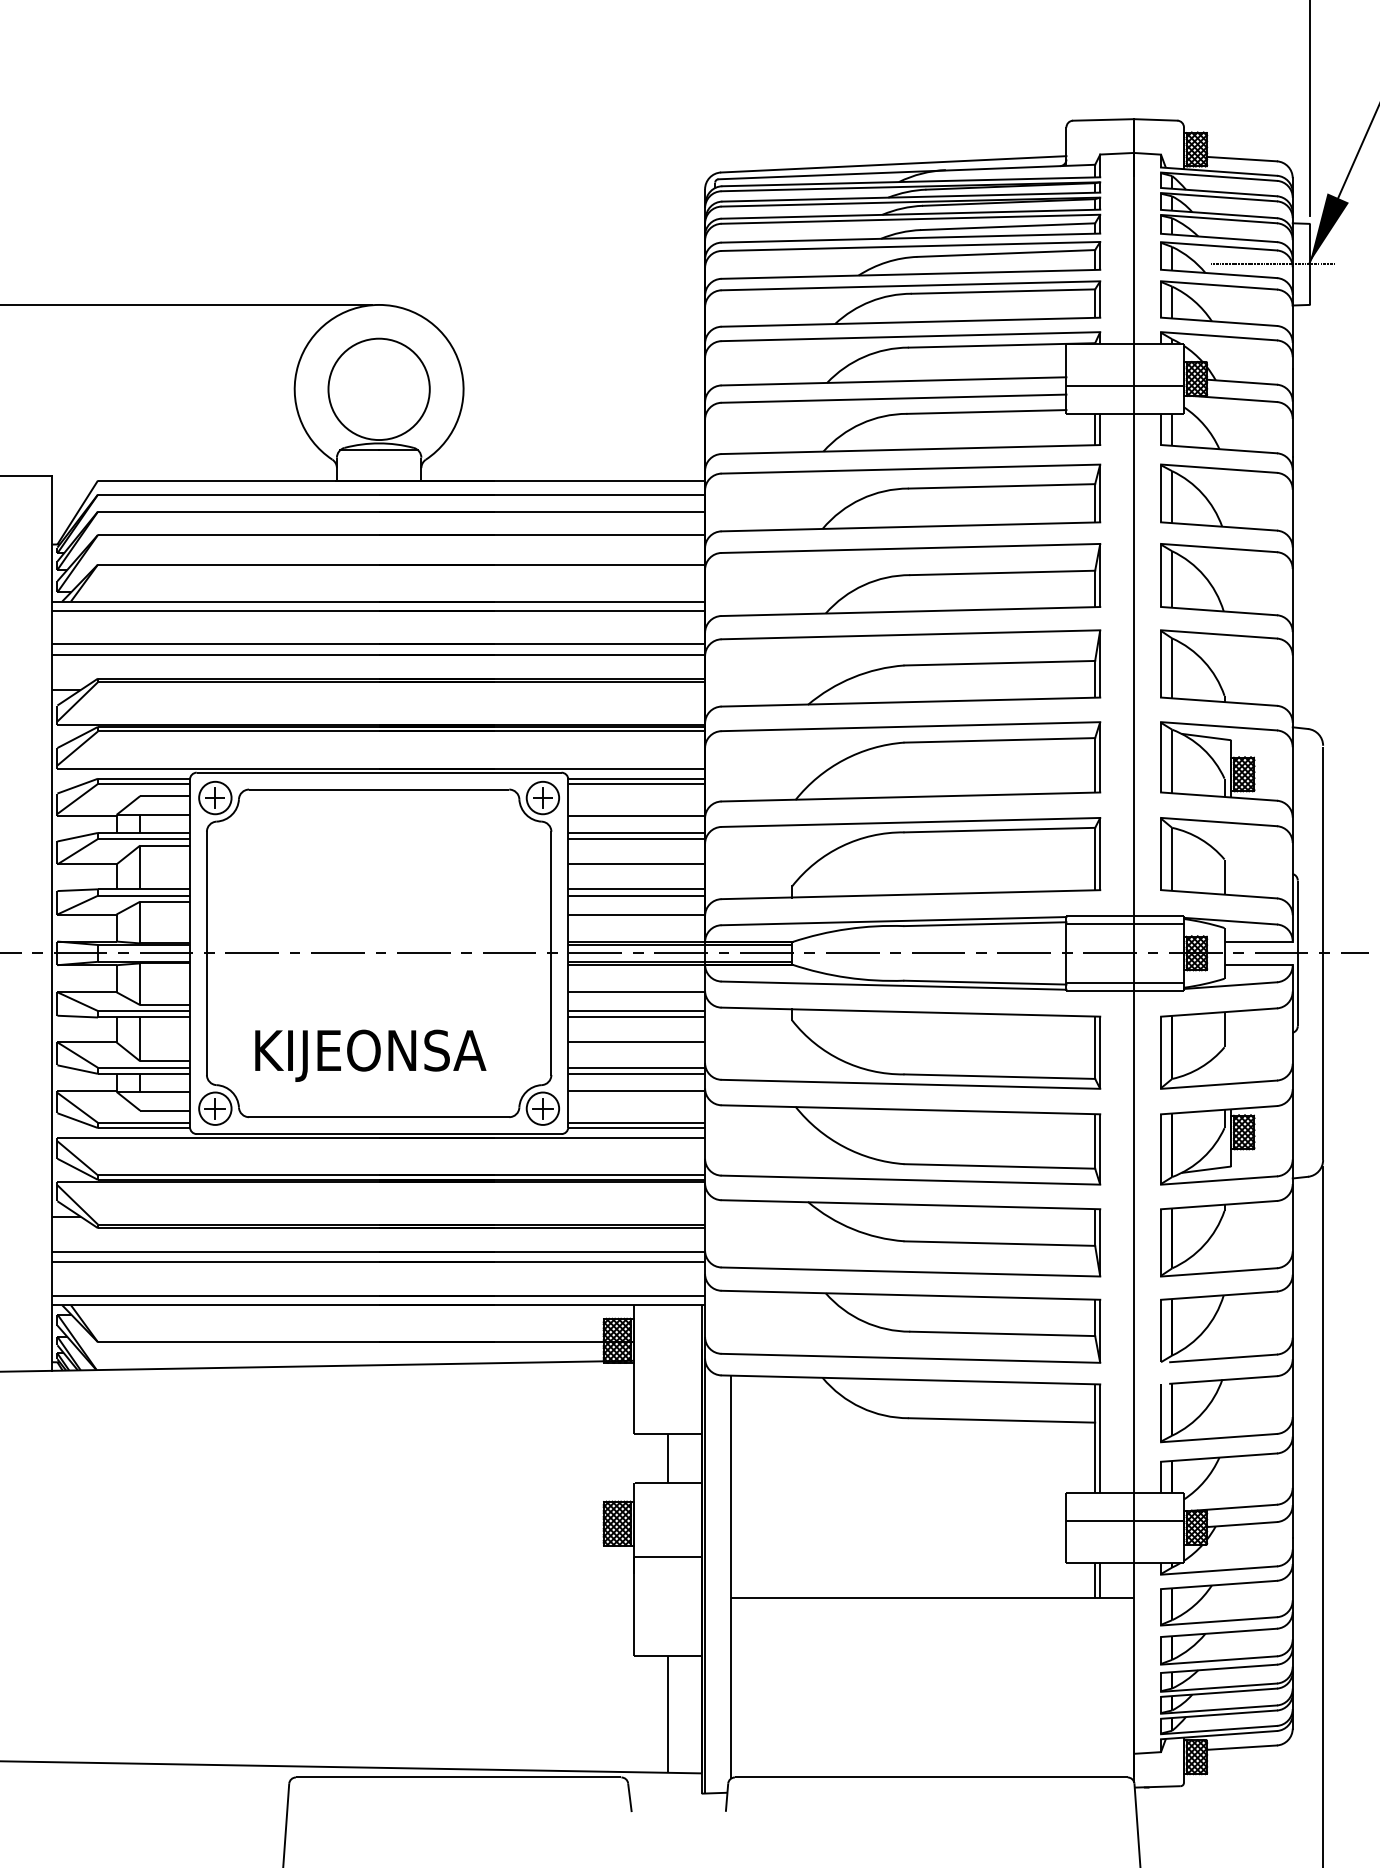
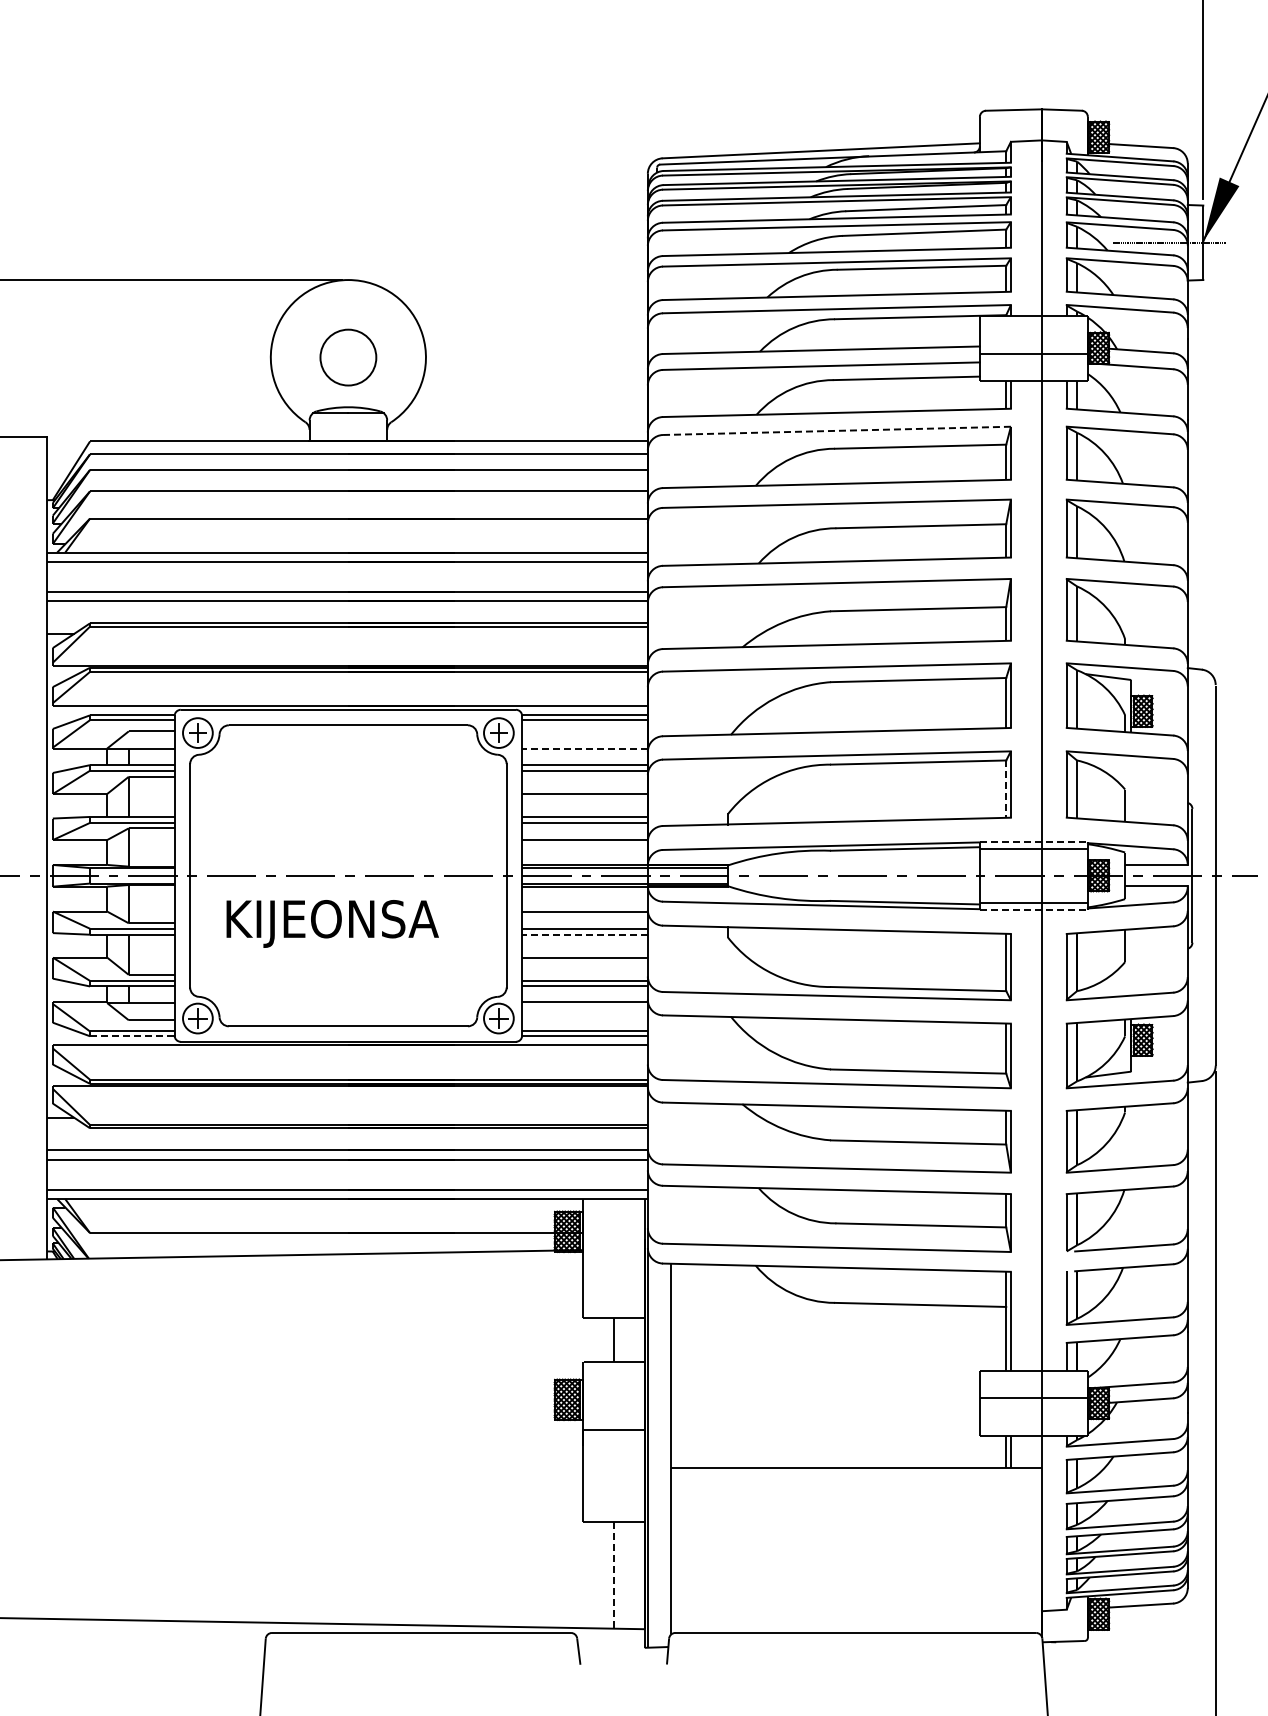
circle: (378, 389) -> (347, 357), size x0.6
line: (910, 468) -> (836, 430), solid -> dashed
line: (637, 815) -> (585, 749), solid -> dashed
line: (1095, 859) -> (1006, 789), solid -> dashed
line: (1124, 916) -> (1033, 841), solid -> dashed
line: (1124, 990) -> (1033, 909), solid -> dashed
line: (637, 1017) -> (585, 934), solid -> dashed
text: (370, 1055) -> (332, 923), moved
line: (144, 1128) -> (132, 1036), solid -> dashed
line: (667, 1714) -> (613, 1575), solid -> dashed

